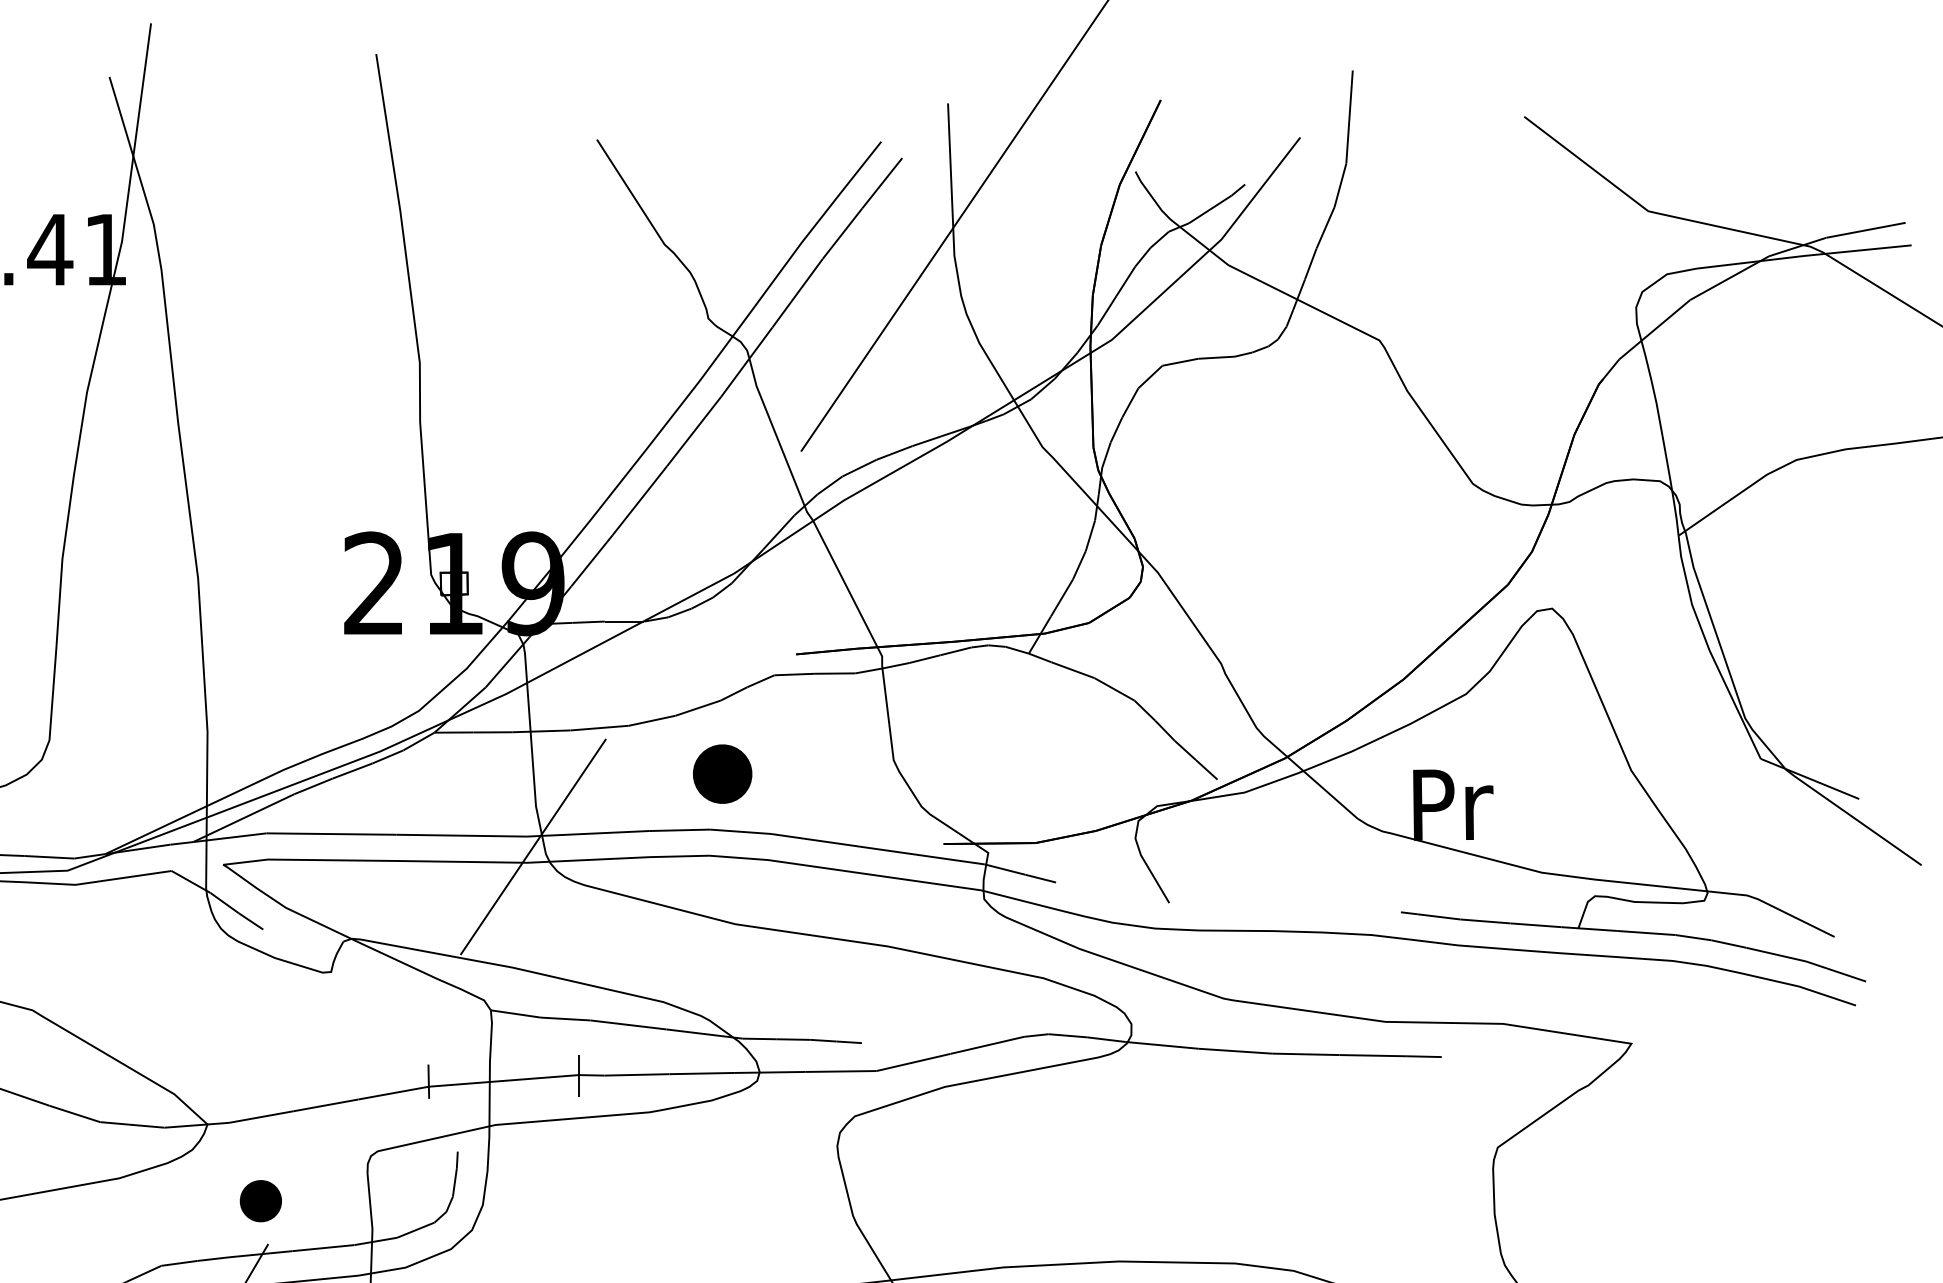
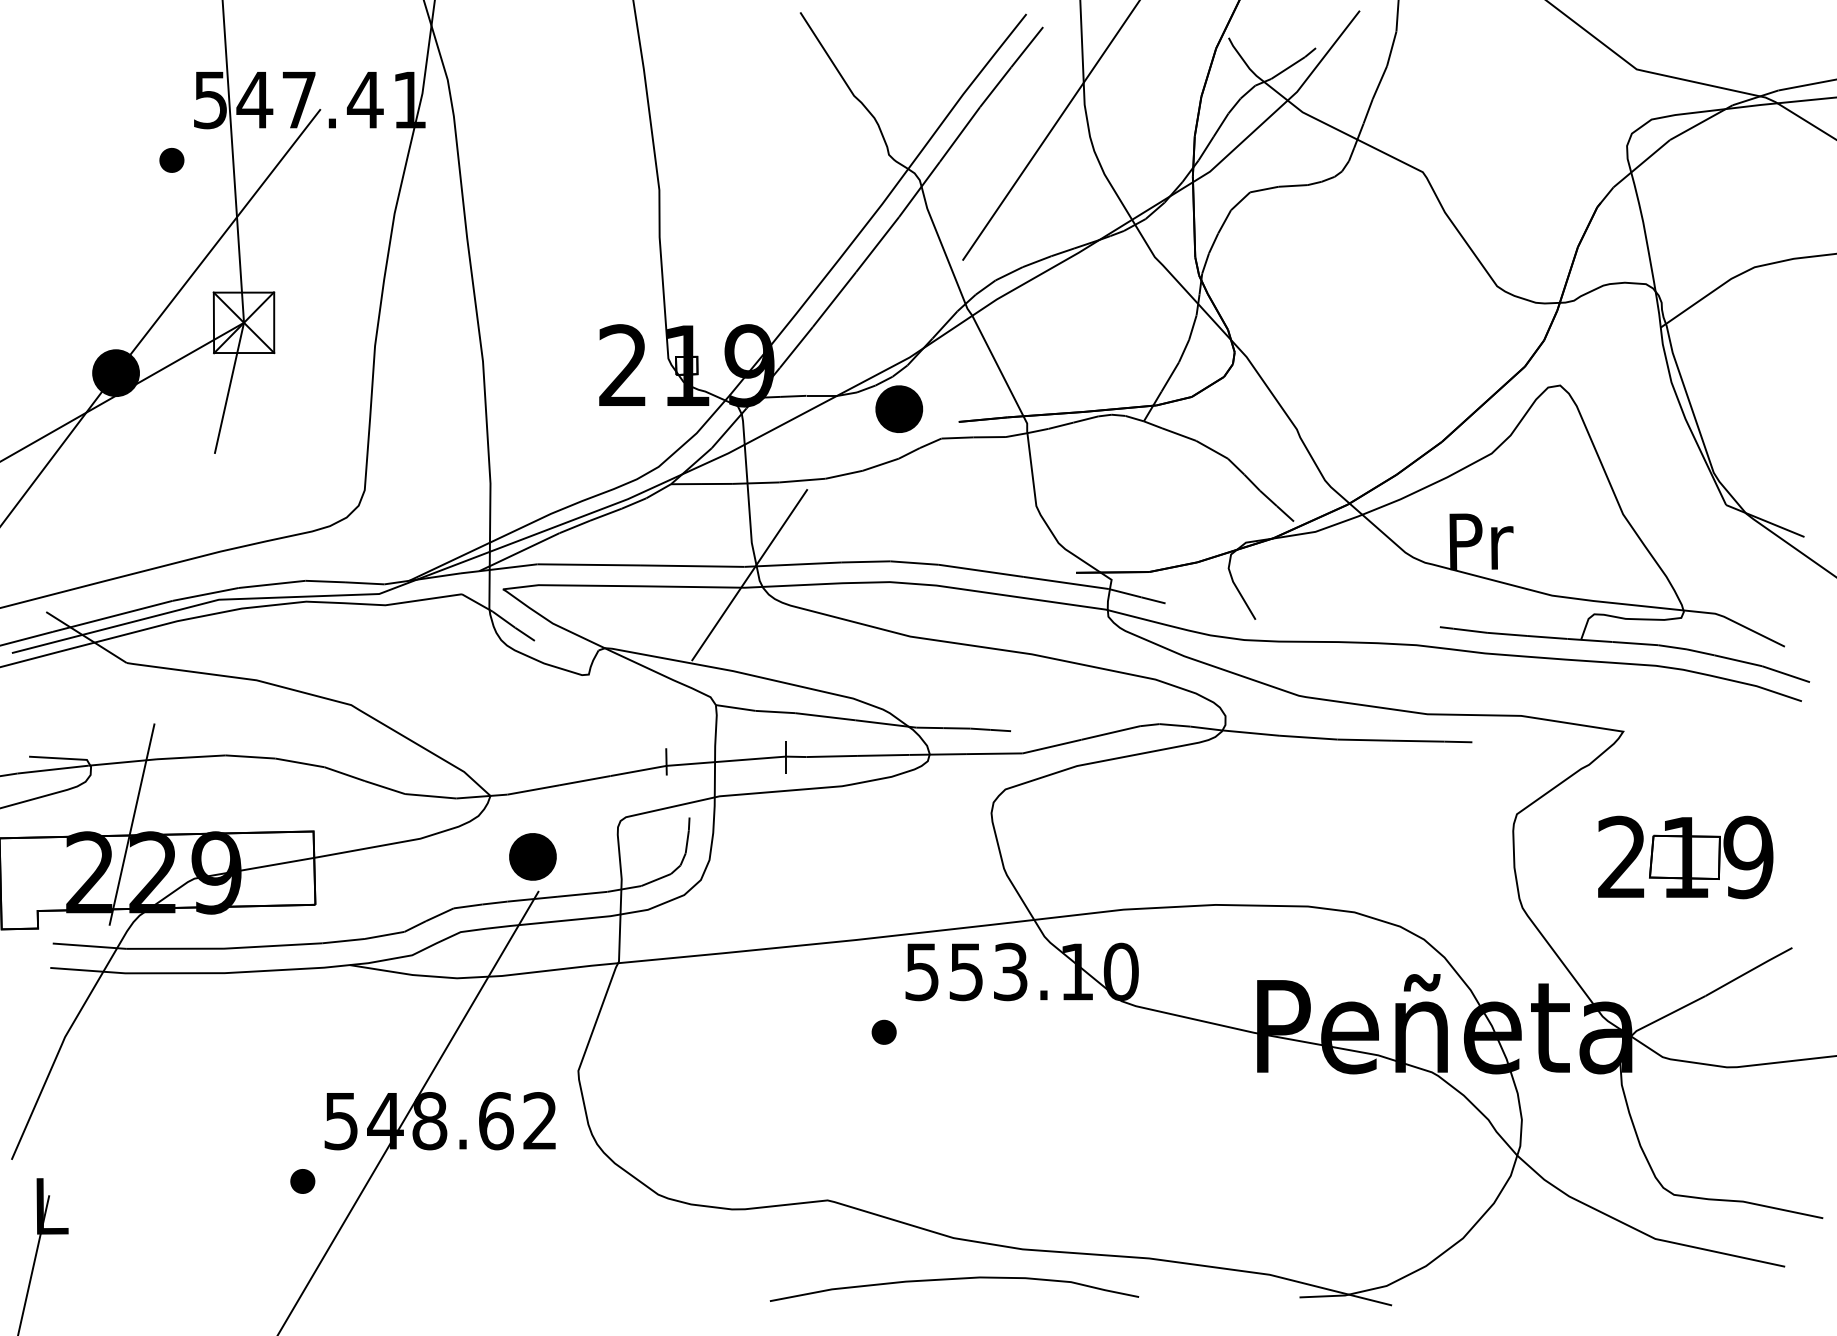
part: (722, 773) -> (899, 408), moved
part: (260, 1200) -> (532, 856), size x1.43
part: (1709, 1201) -> (1685, 857), added

